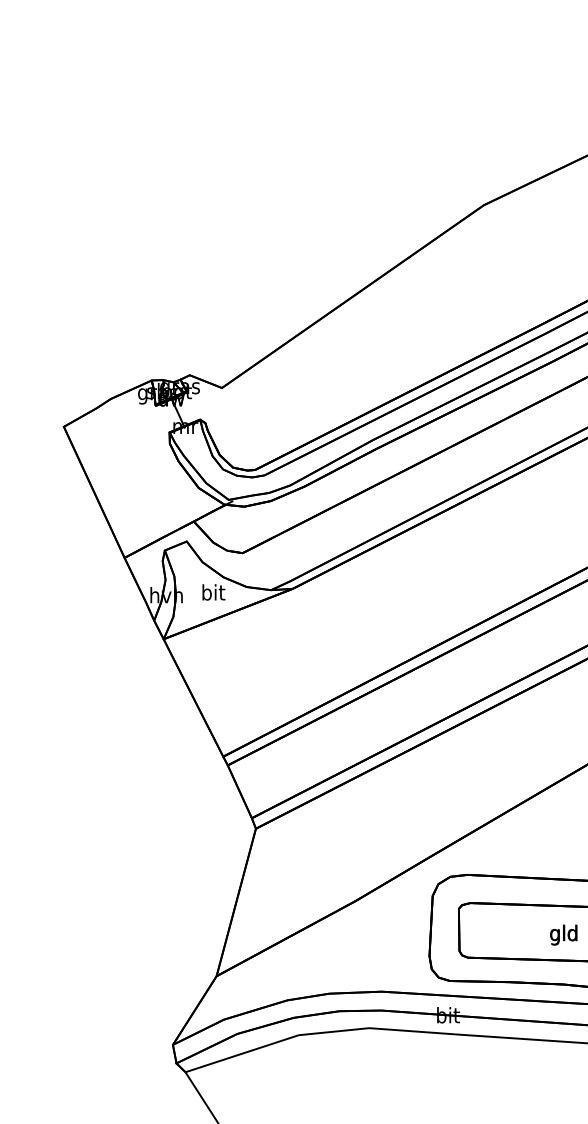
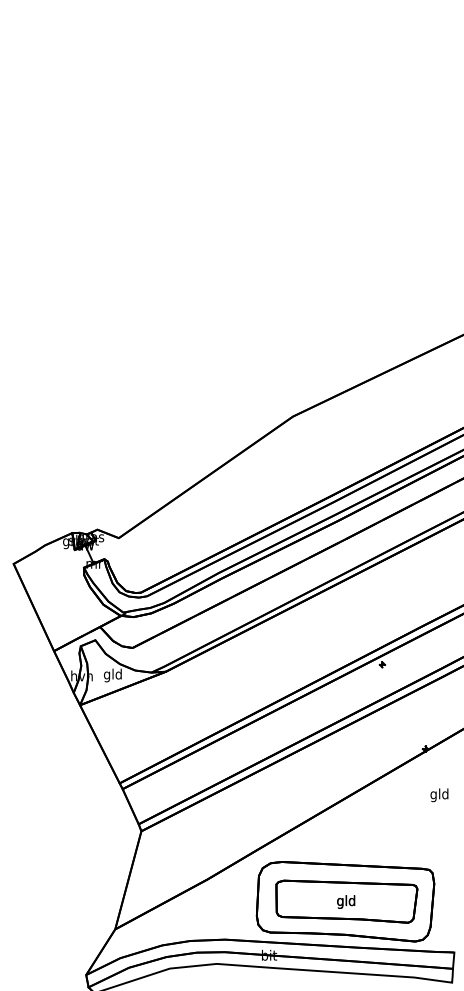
text: (212, 594) -> (112, 675), bit -> gld

